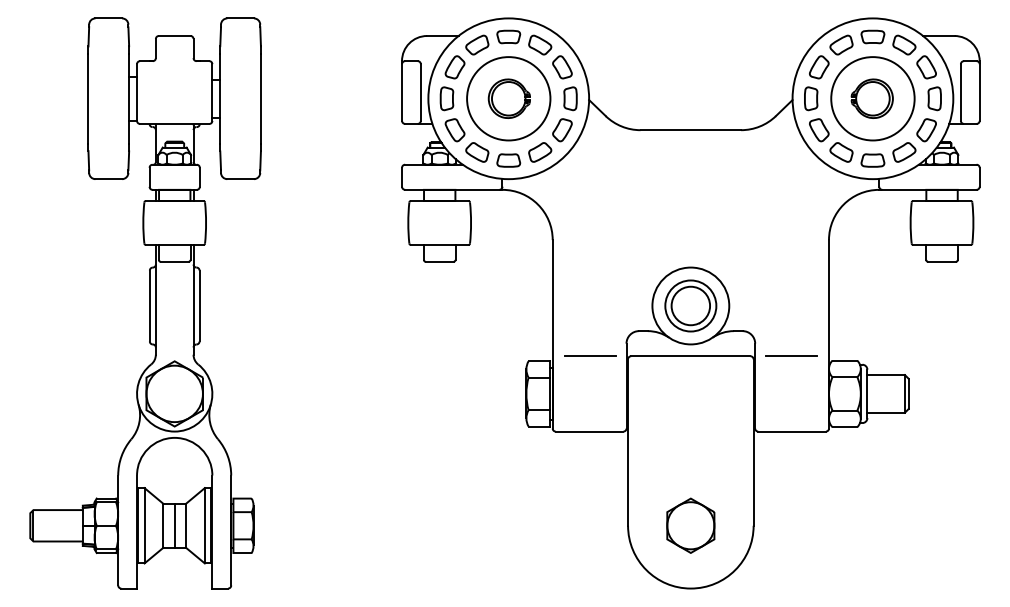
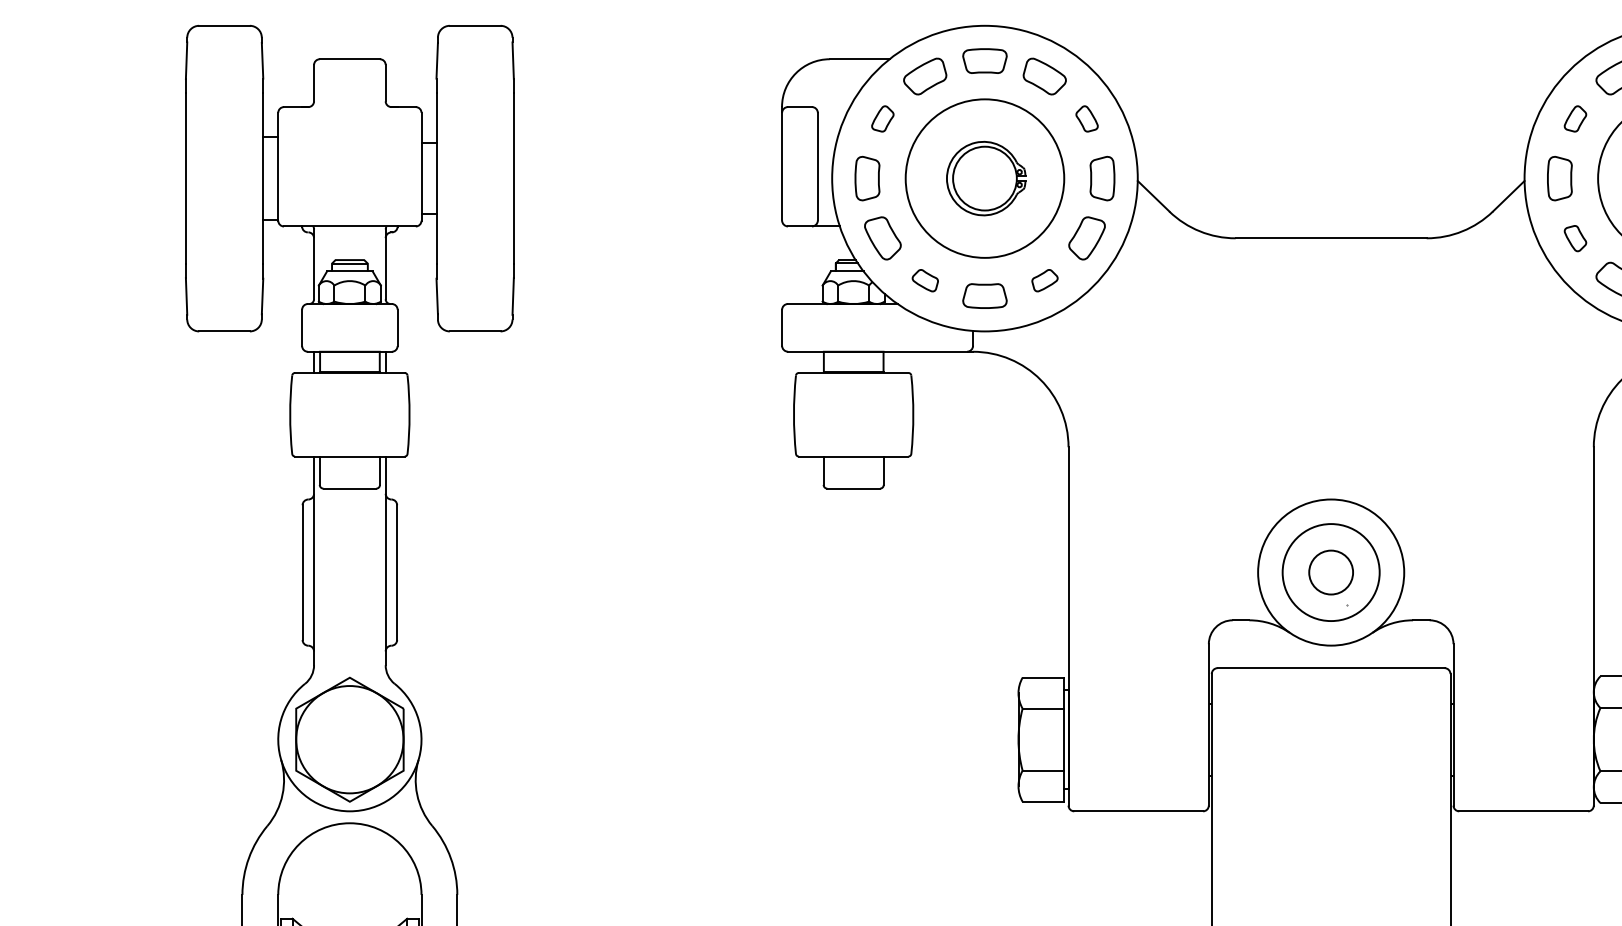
part: (454, 67) -> (881, 119), size x0.6
part: (562, 67) -> (1087, 119), size x0.6
part: (819, 67) -> (1575, 119), size x0.6
part: (819, 130) -> (1575, 238), size x0.6
part: (477, 152) -> (925, 280), size x0.6
part: (540, 152) -> (1045, 280), size x0.6
circle: (690, 305) -> (1330, 571), size x0.6
line: (590, 356) -> (1140, 668), removed
line: (791, 356) -> (1522, 668), removed

